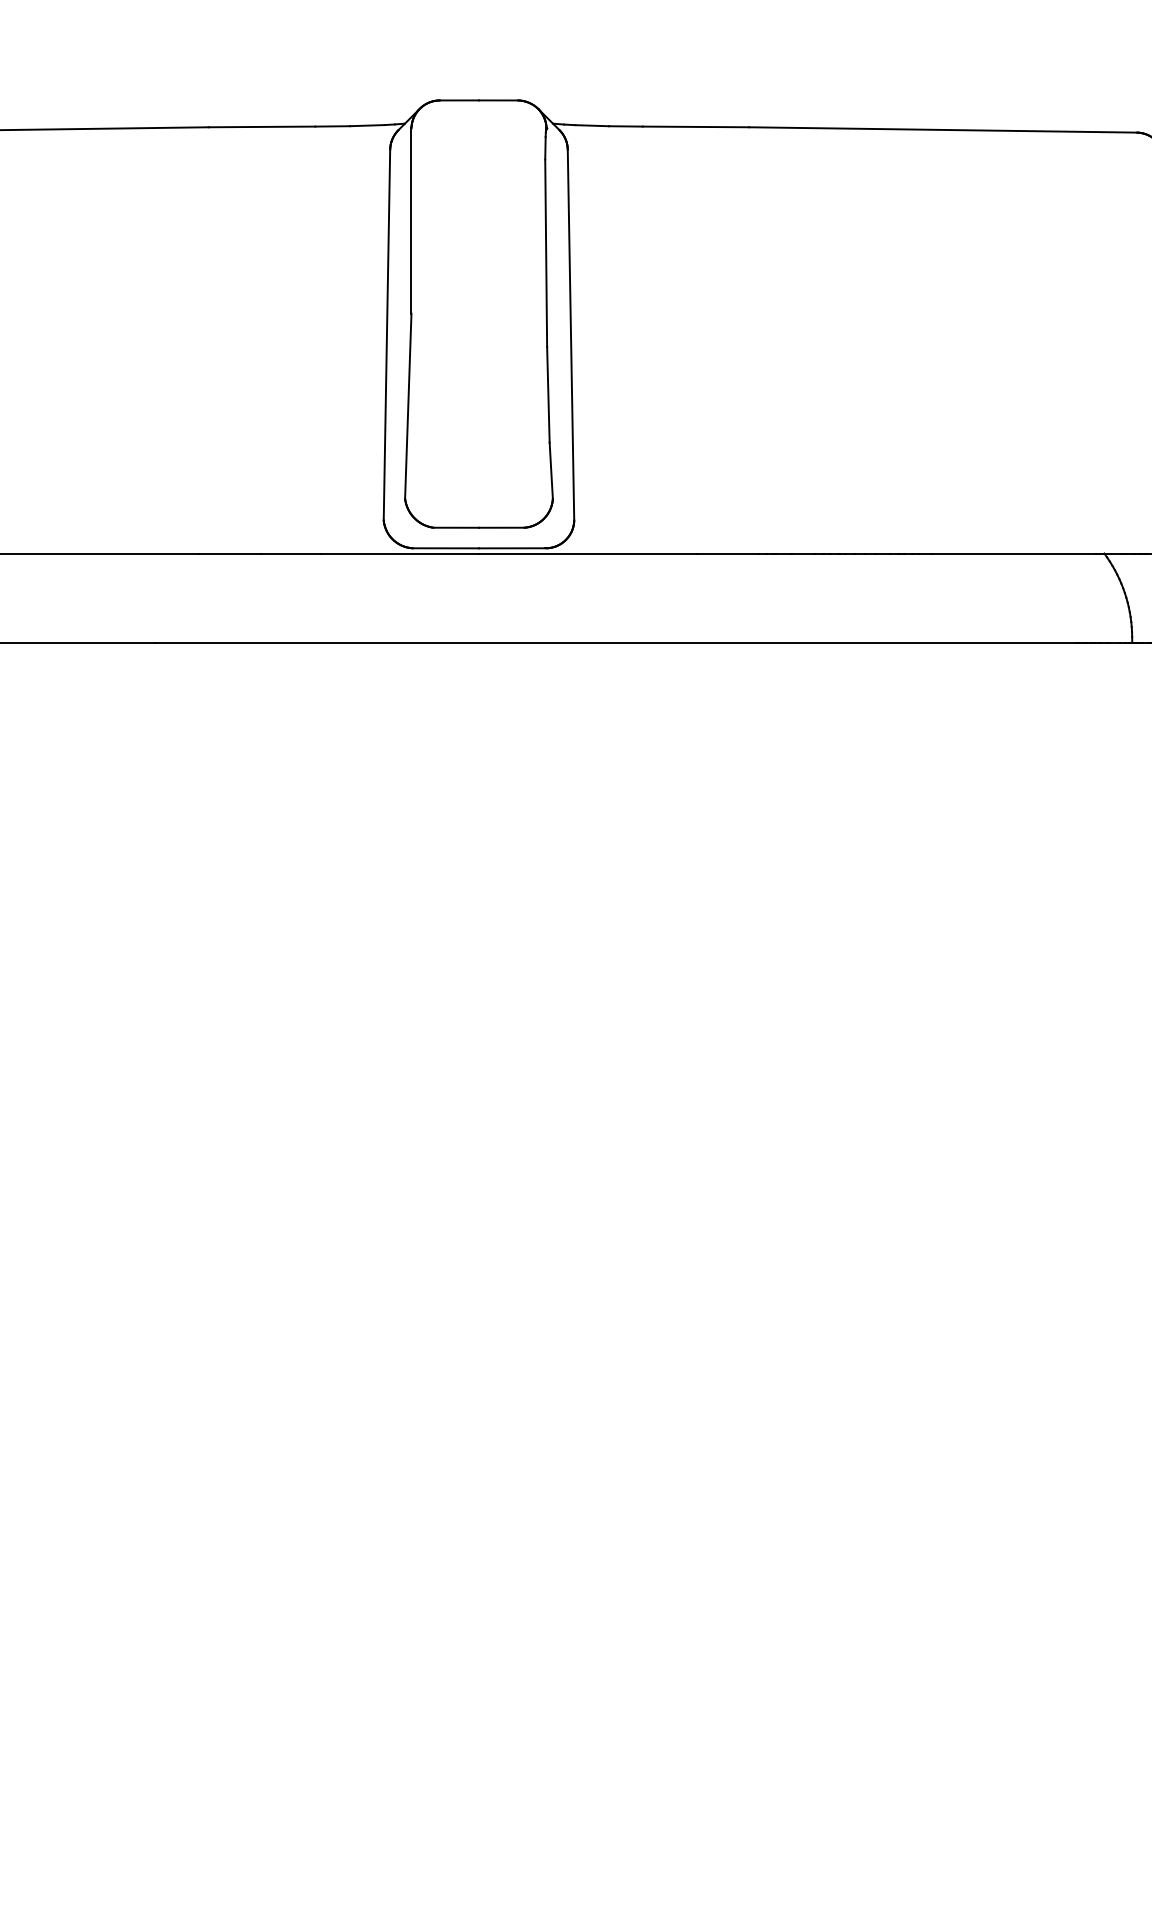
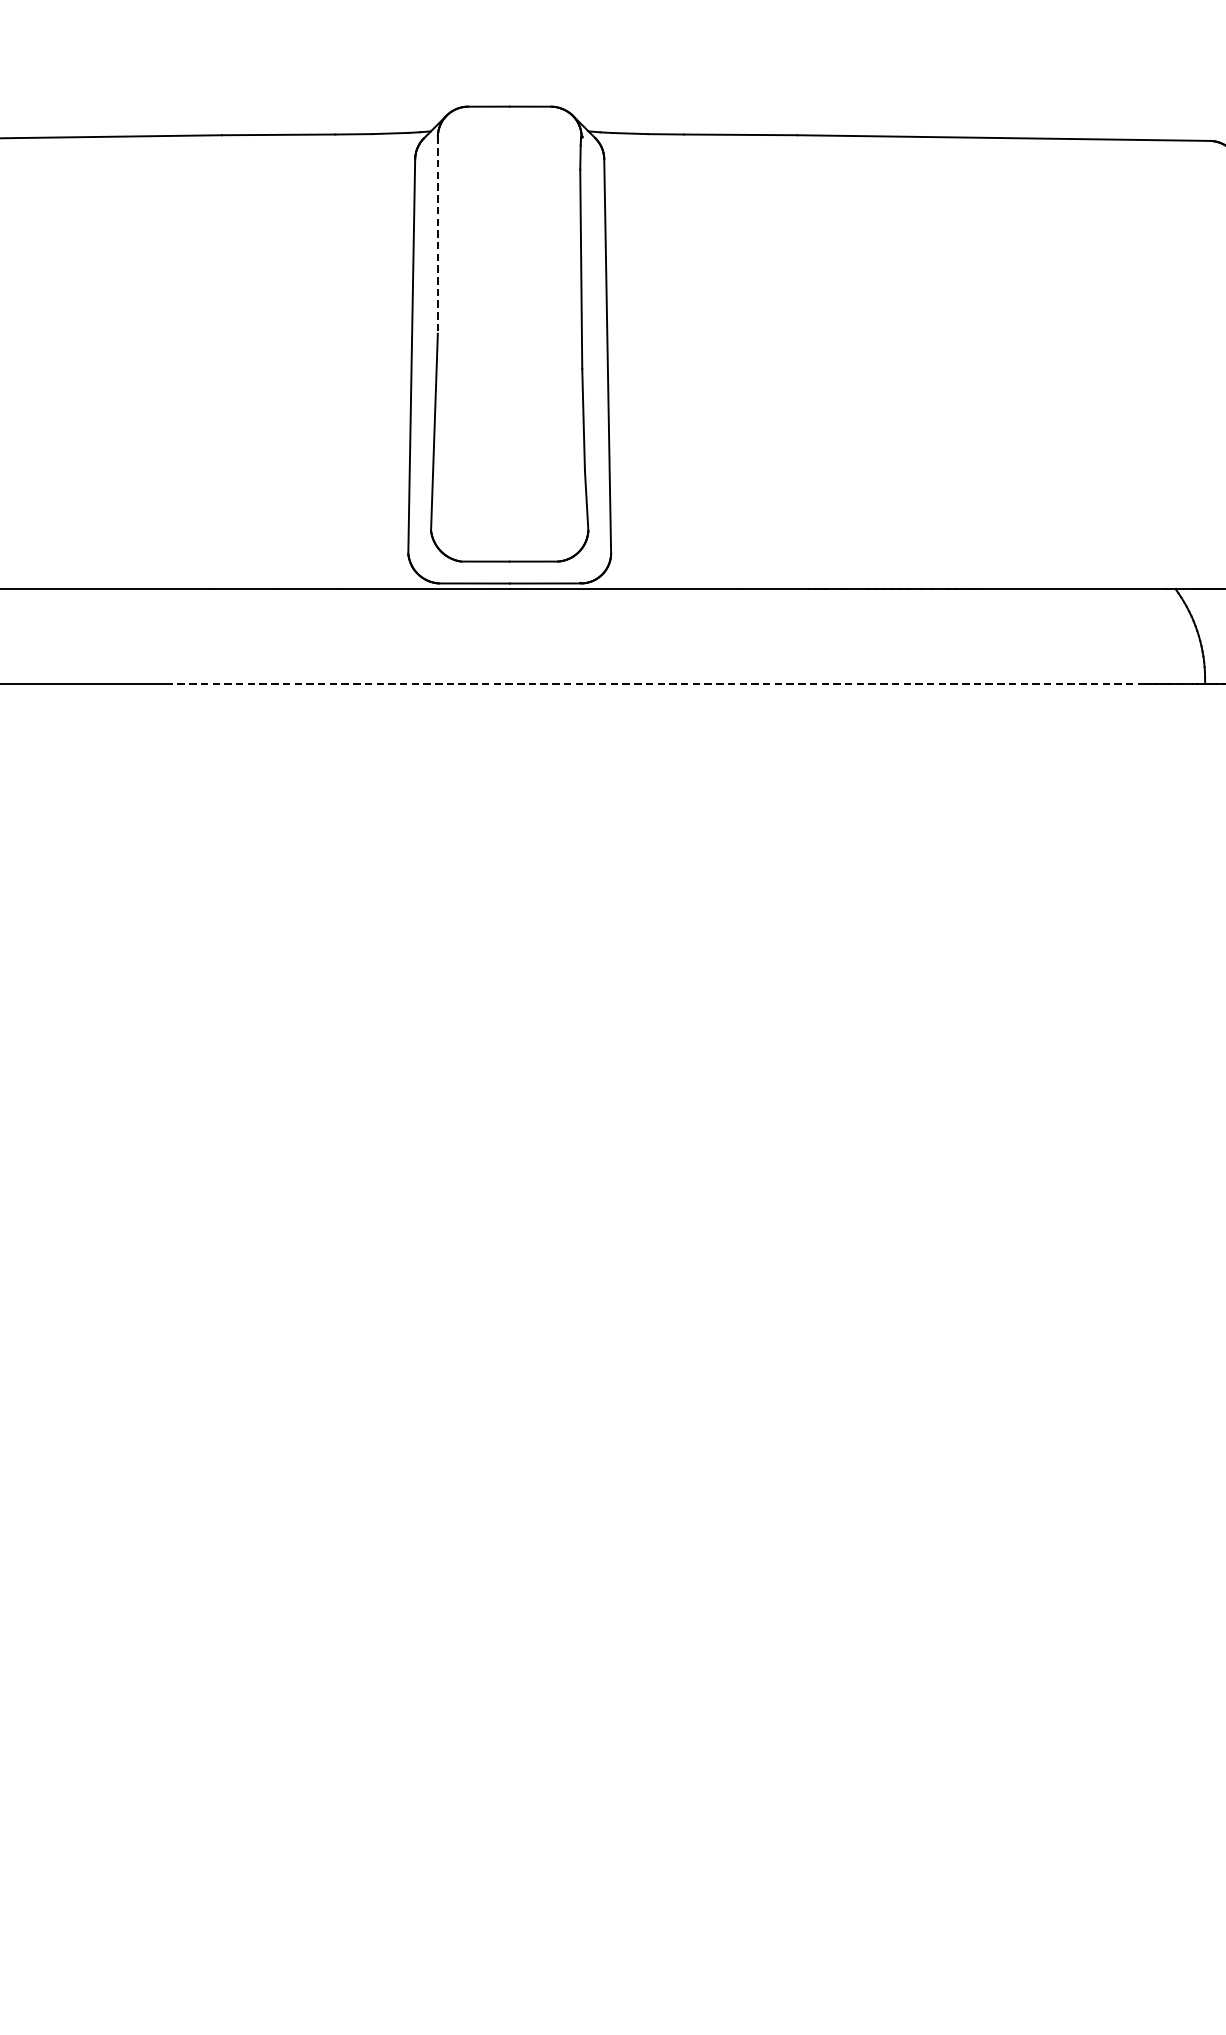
line: (411, 221) -> (437, 235), solid -> dashed
line: (615, 642) -> (655, 683), solid -> dashed

